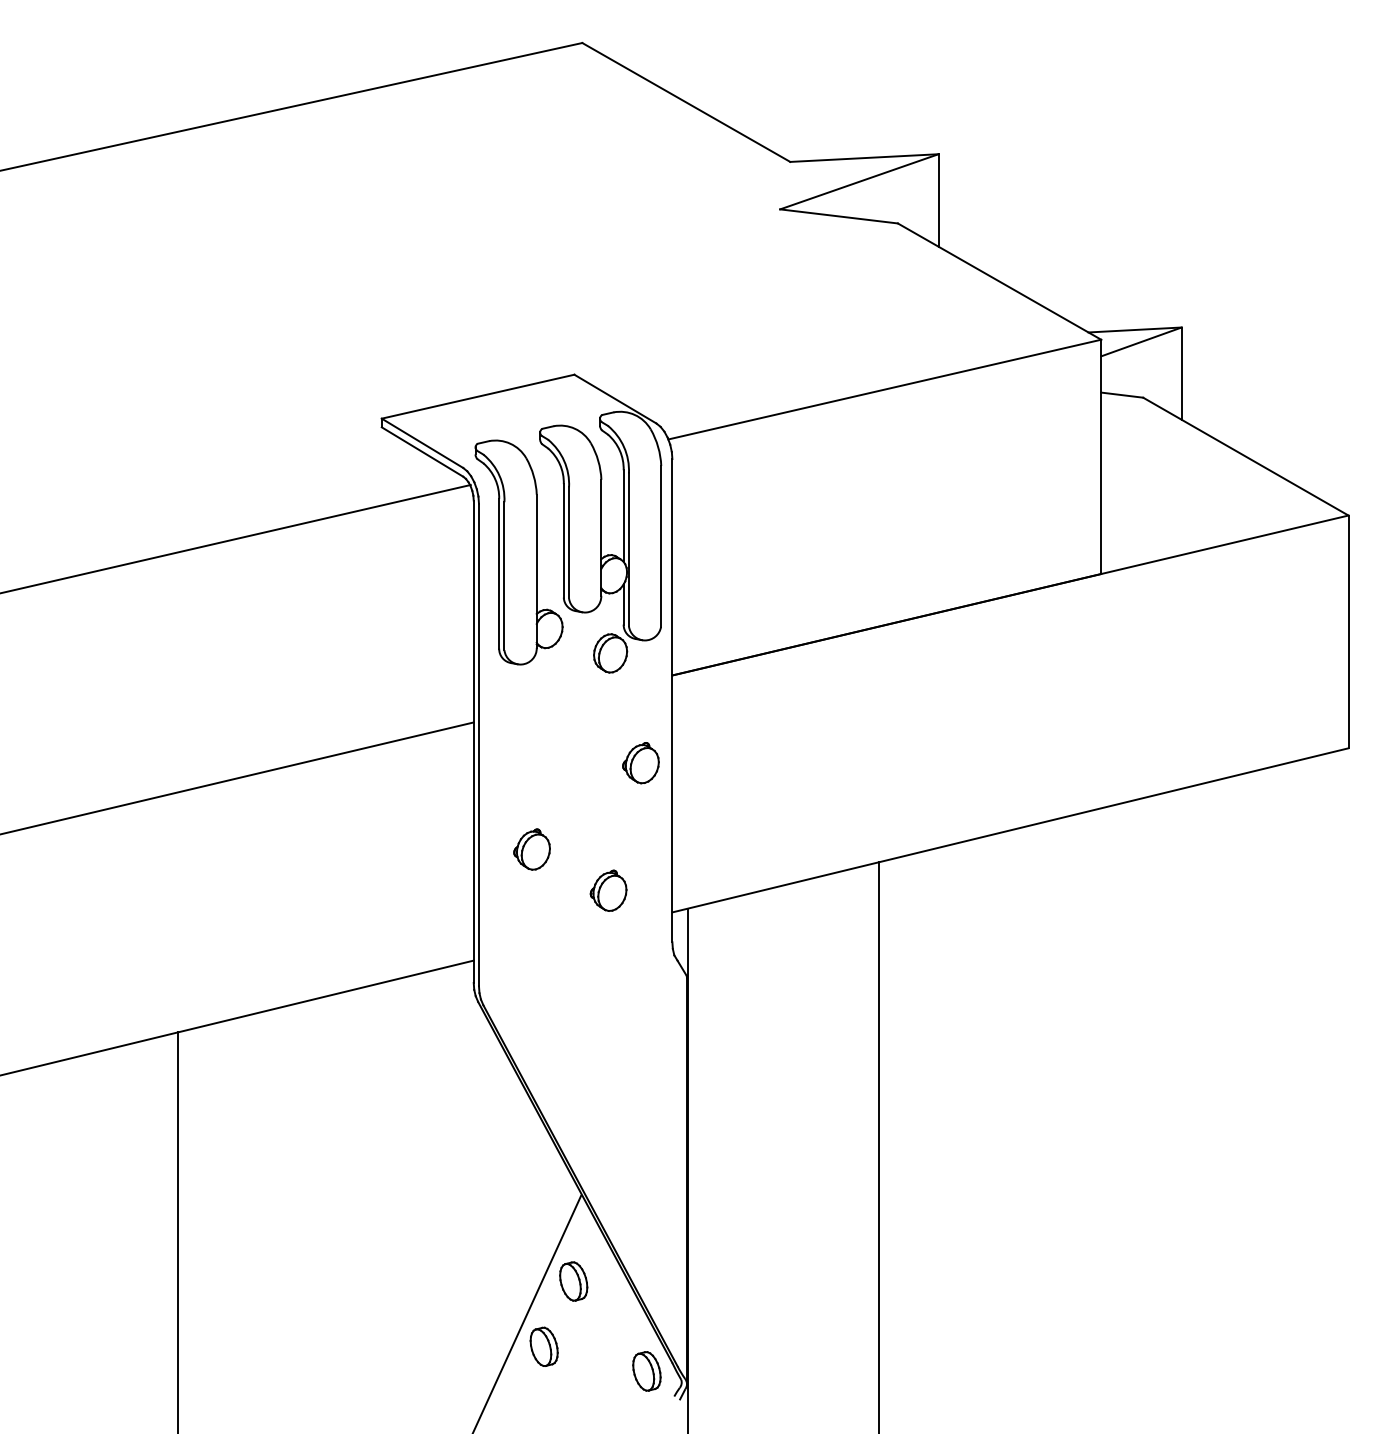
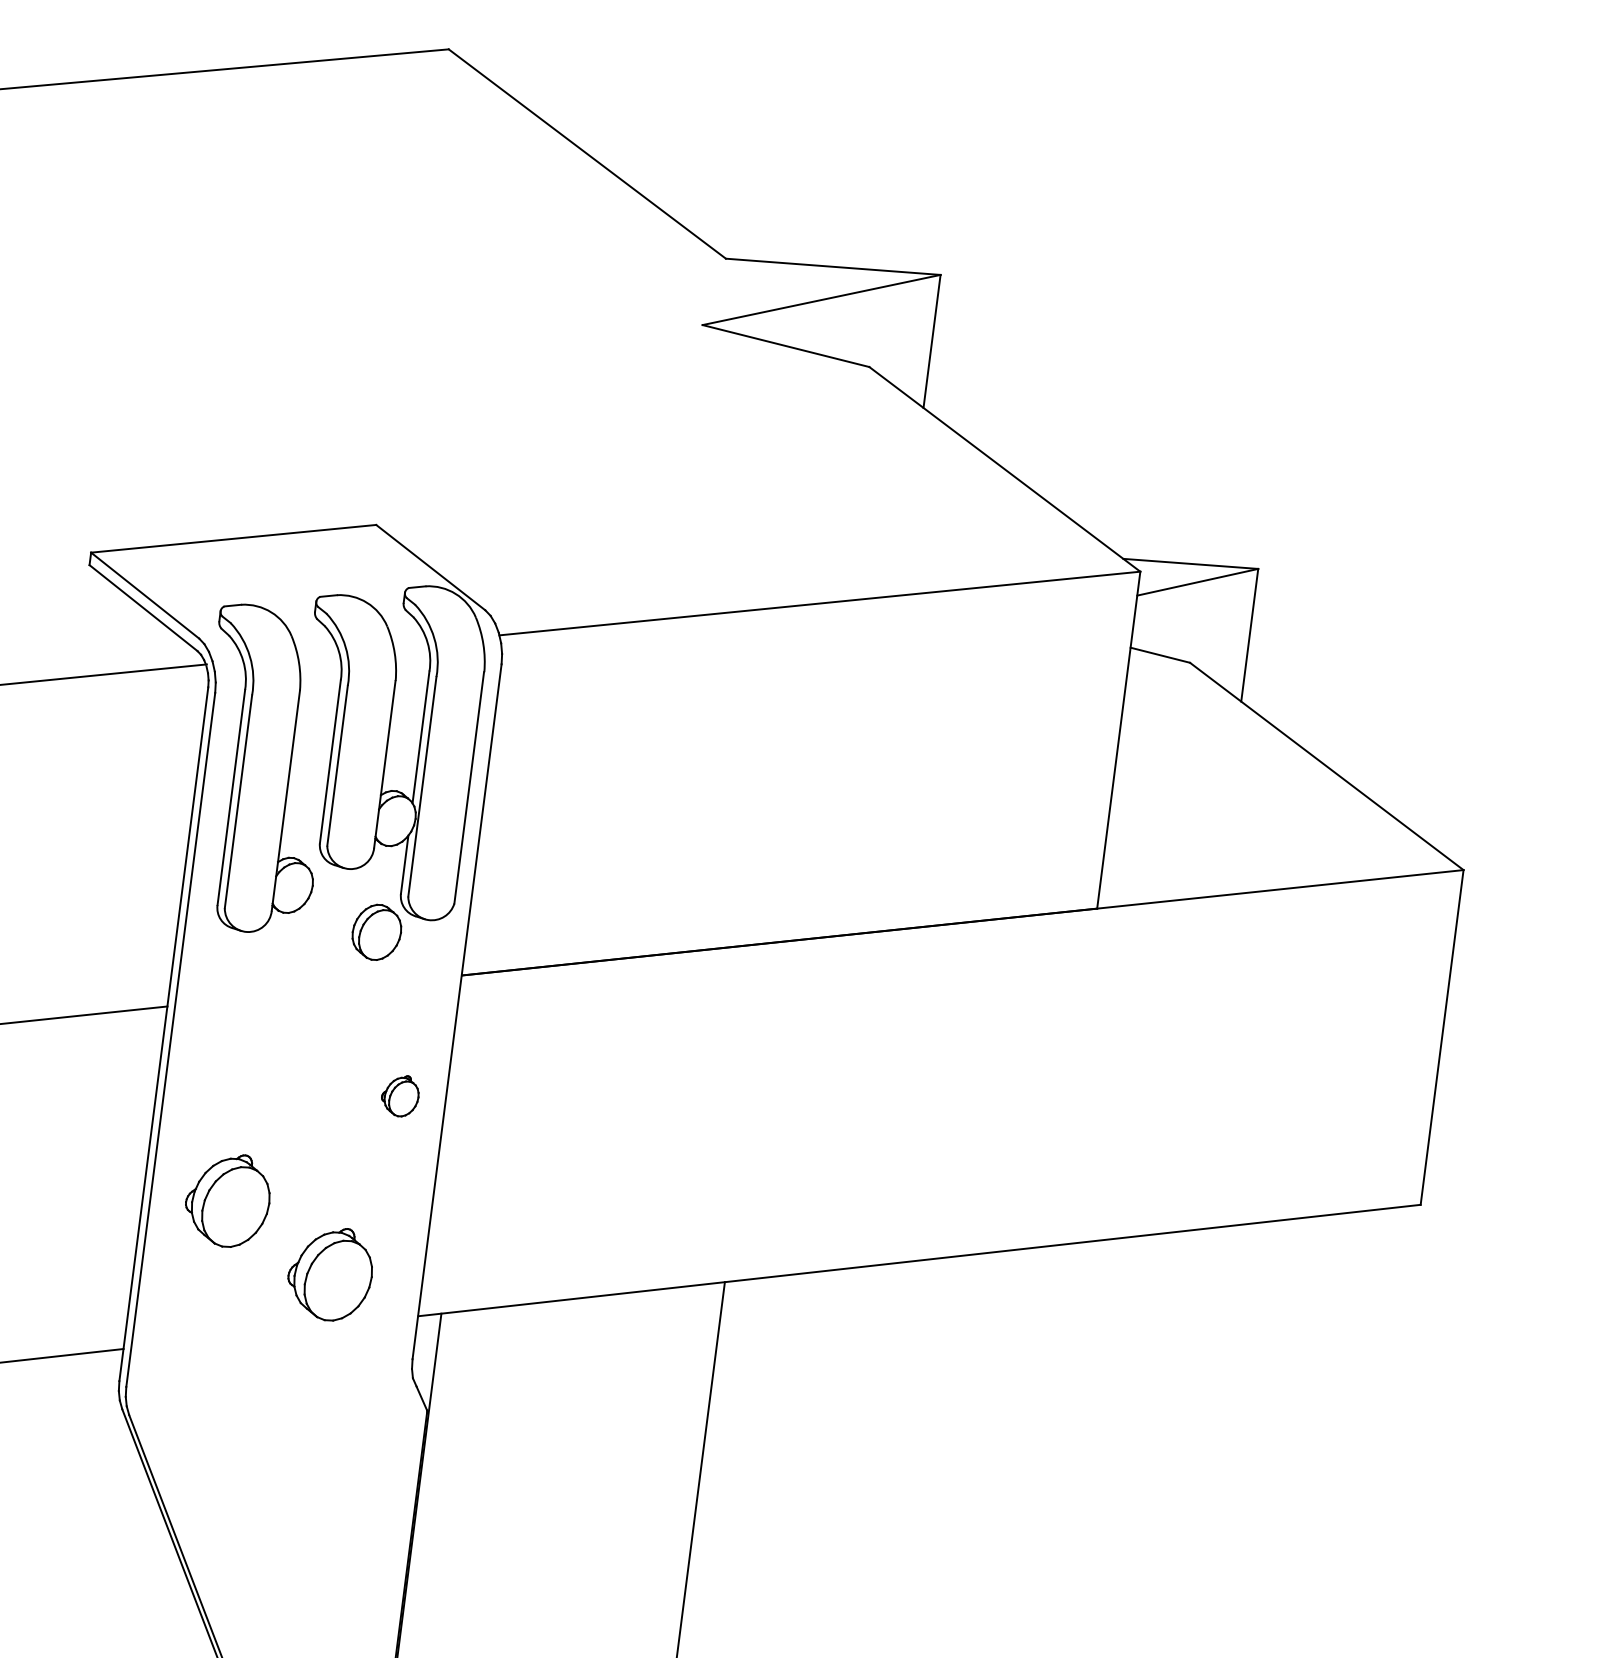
part: (640, 763) -> (399, 1096), size x0.7
part: (531, 849) -> (227, 1199), size x1.6
part: (608, 890) -> (330, 1272), size x1.6

